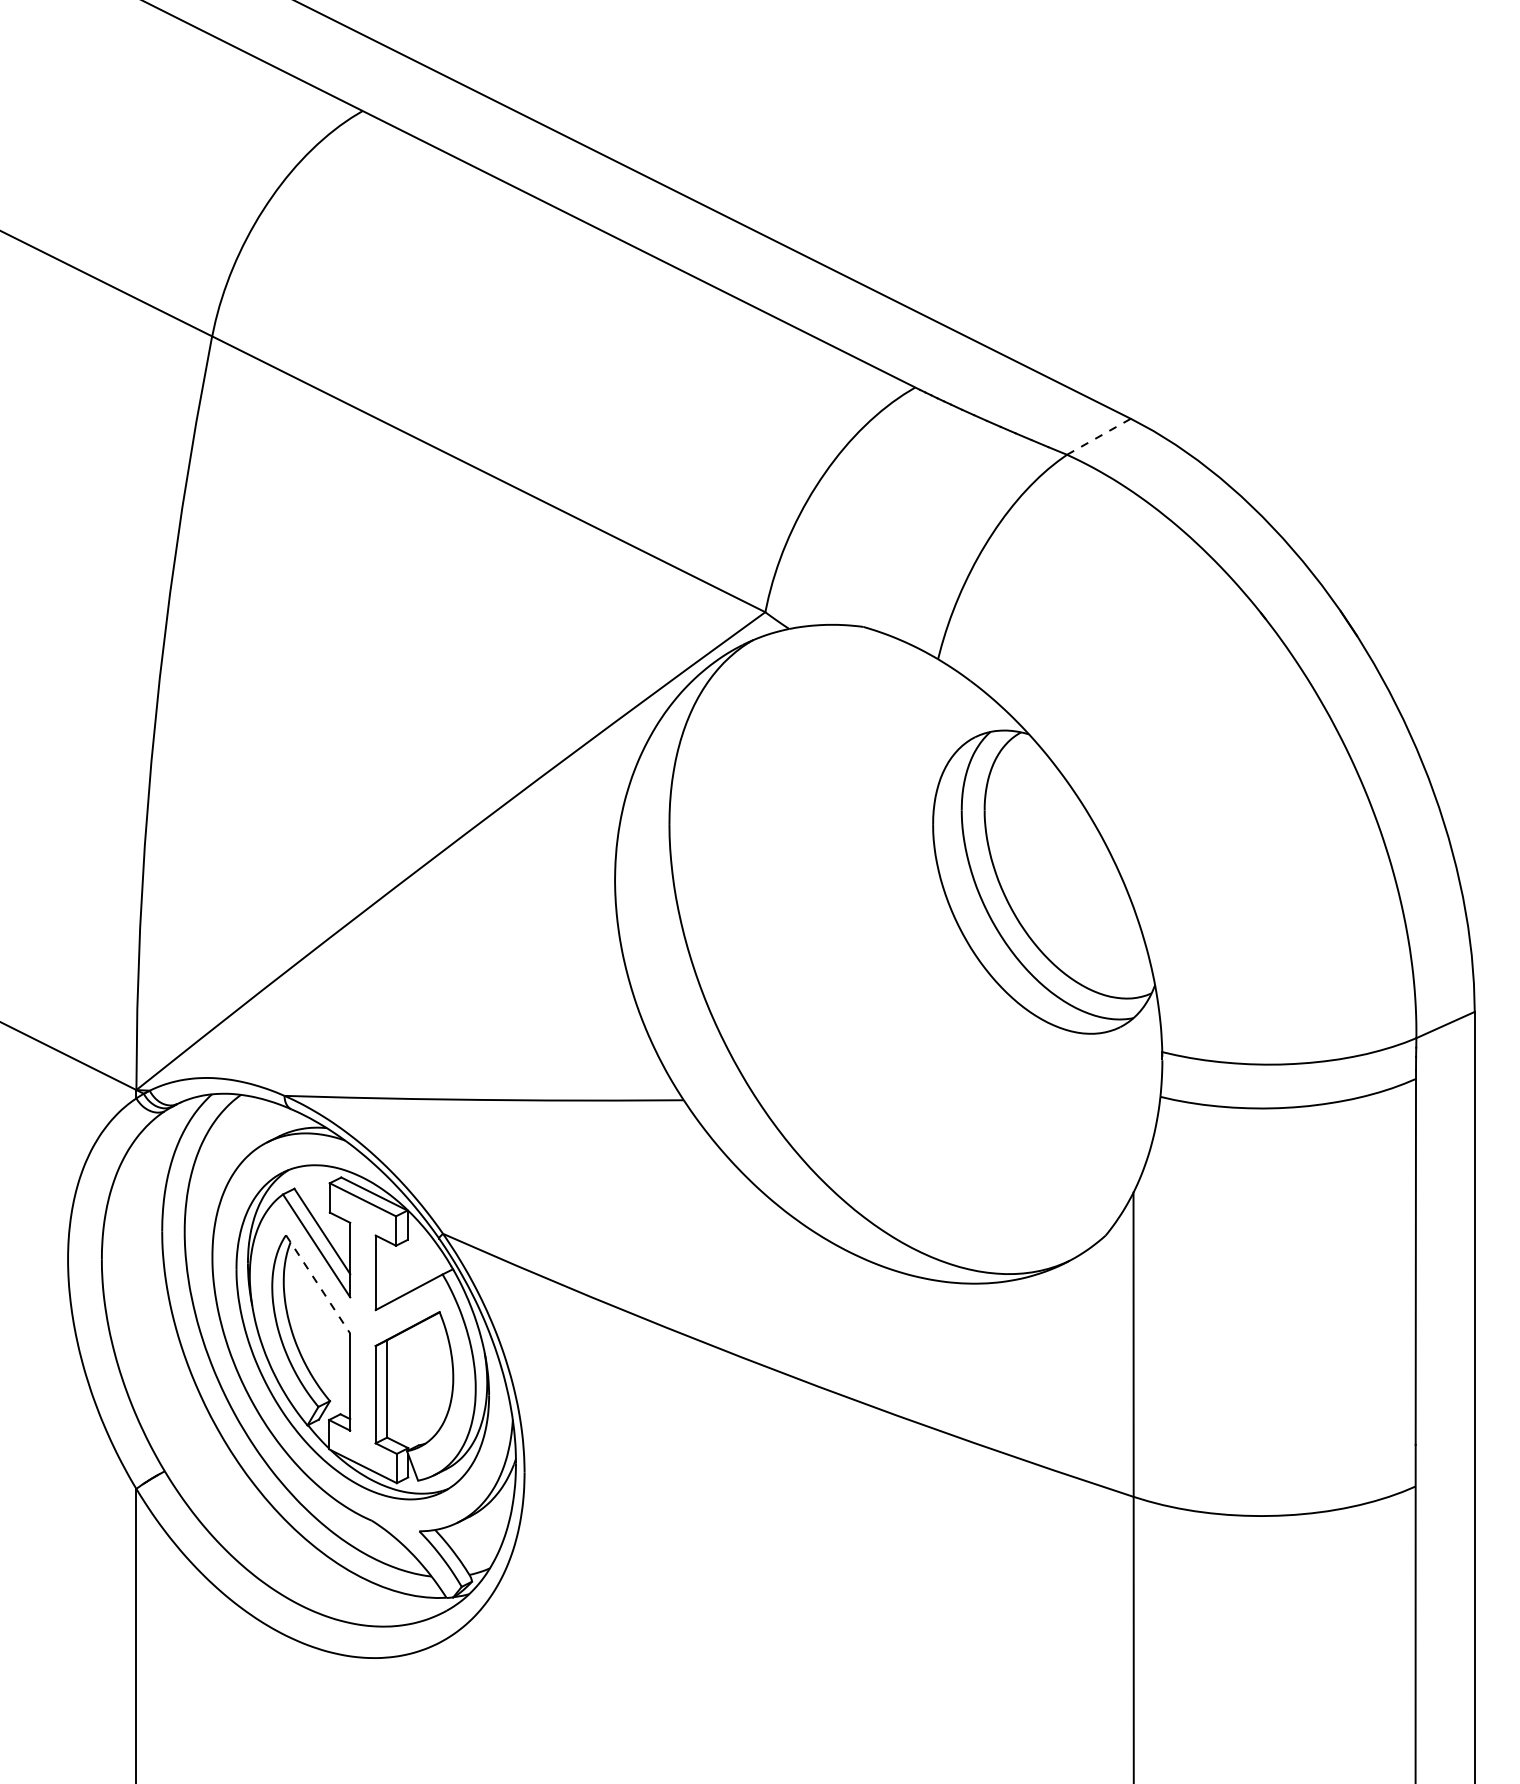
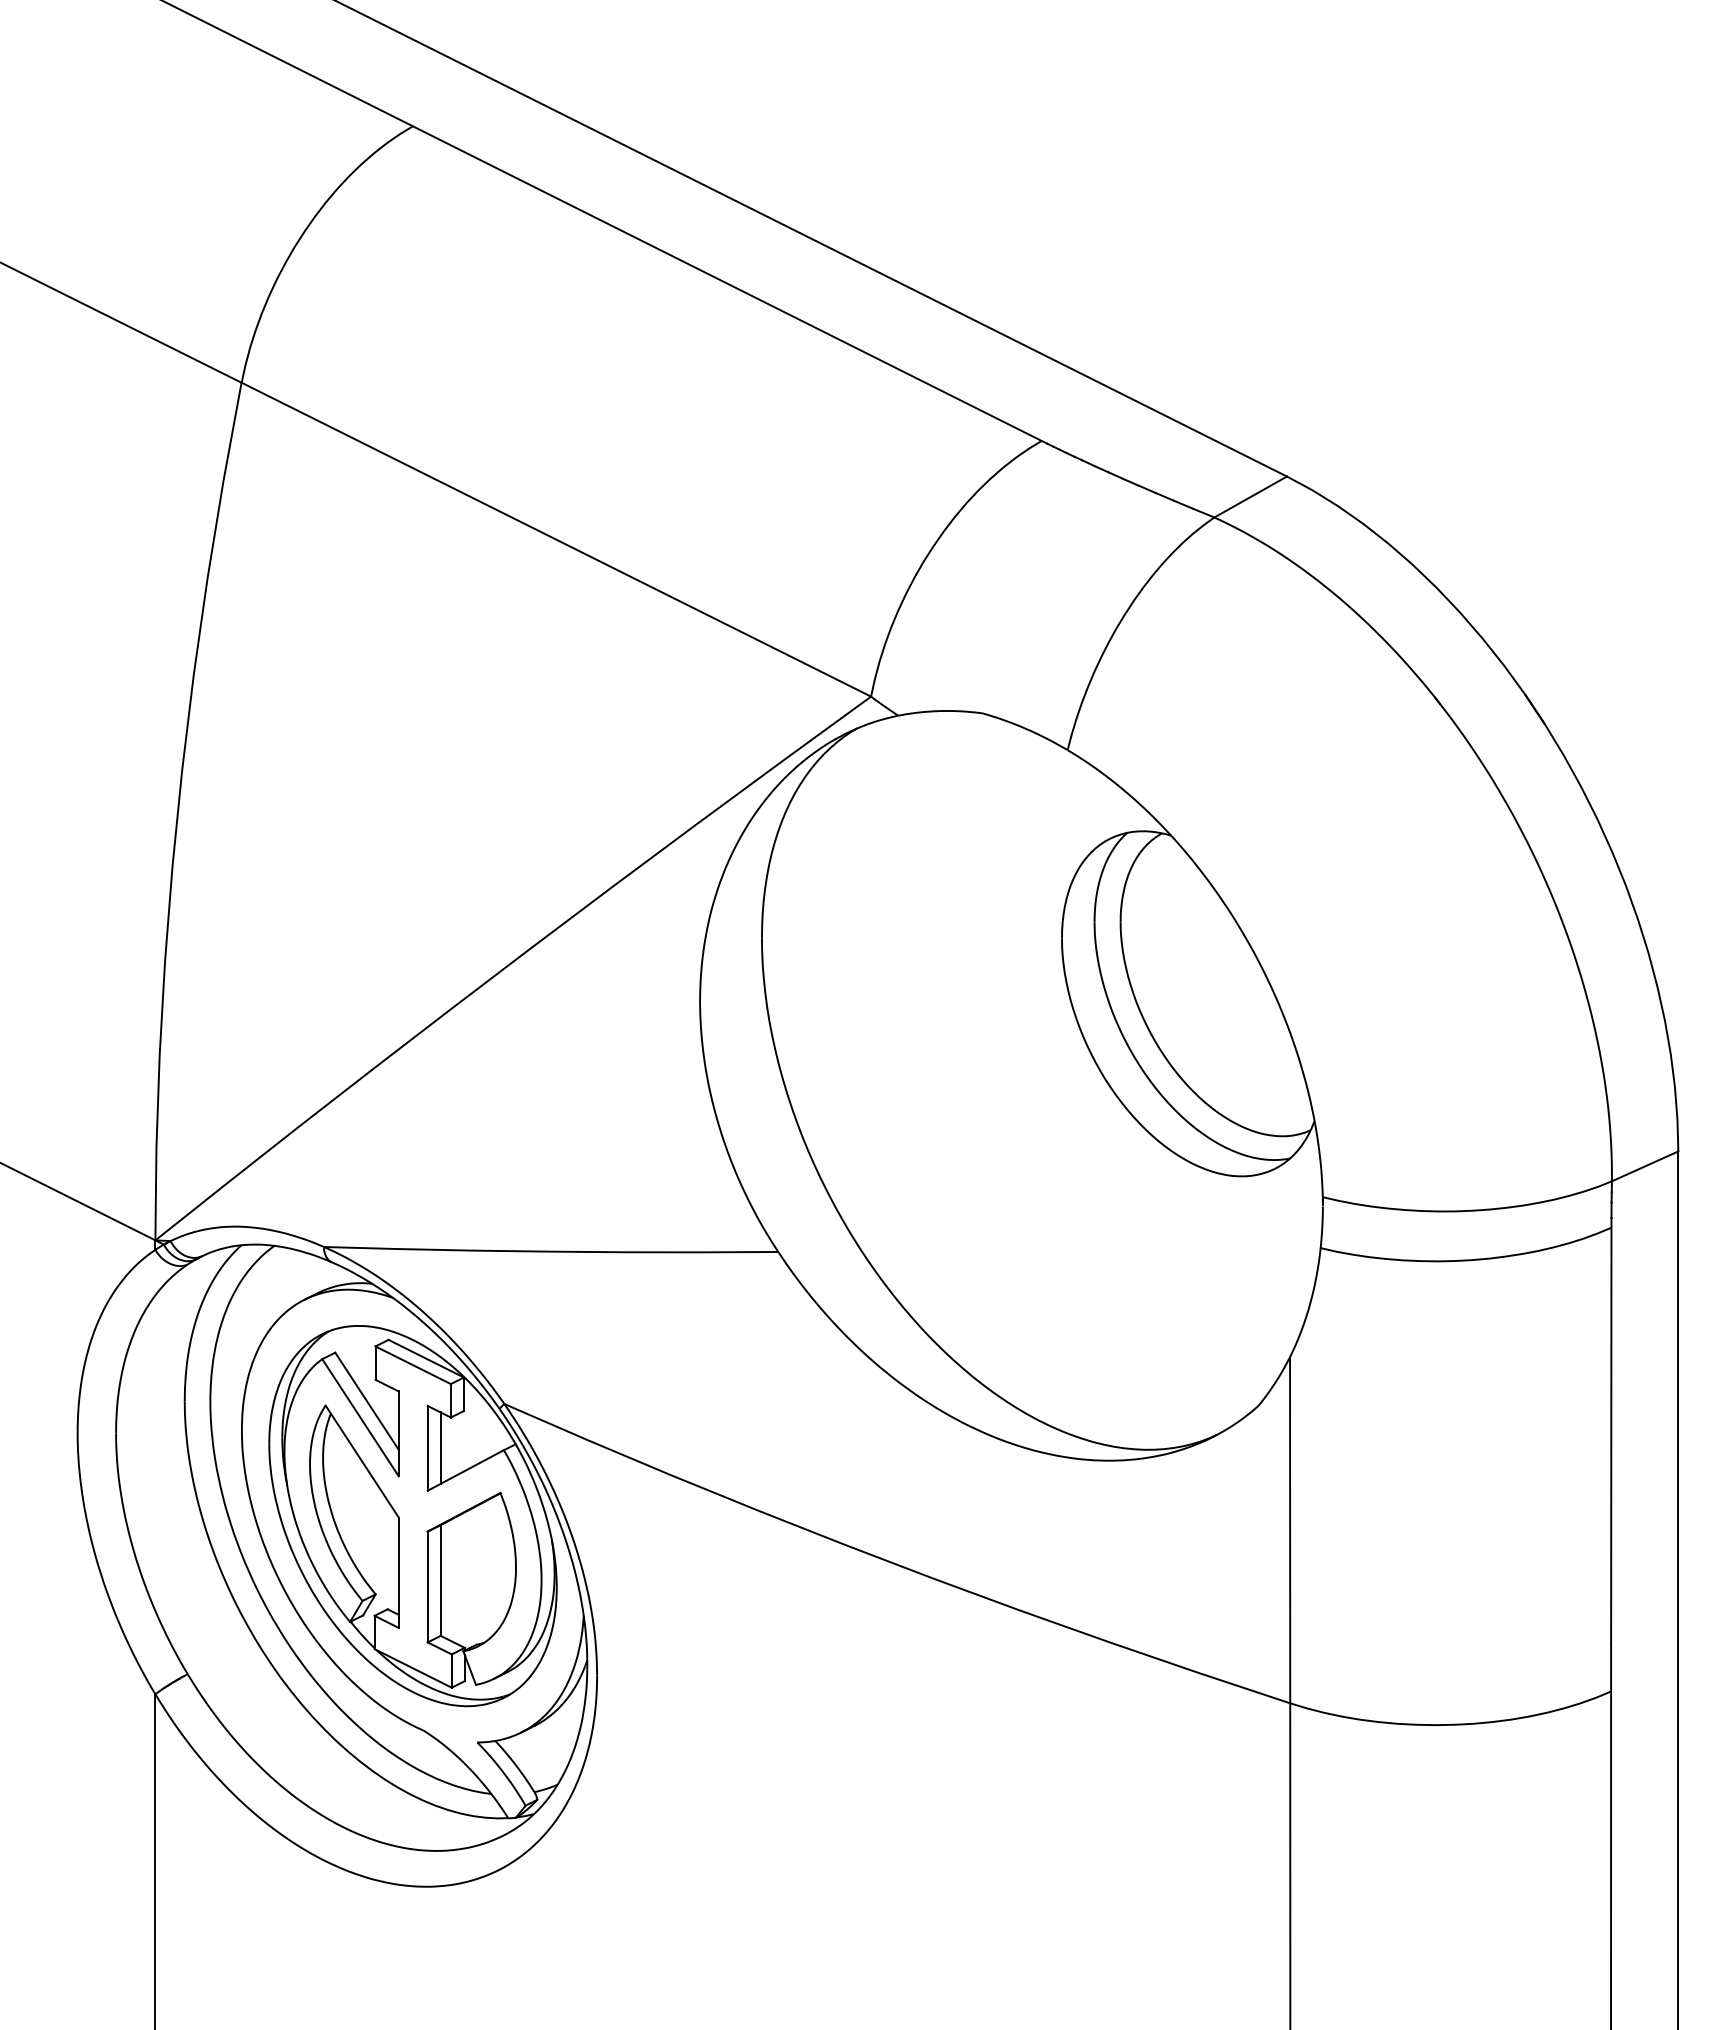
line: (1098, 437) -> (1250, 497), dashed -> solid
line: (386, 1272) -> (440, 1447), added
line: (318, 1284) -> (362, 1461), dashed -> solid

